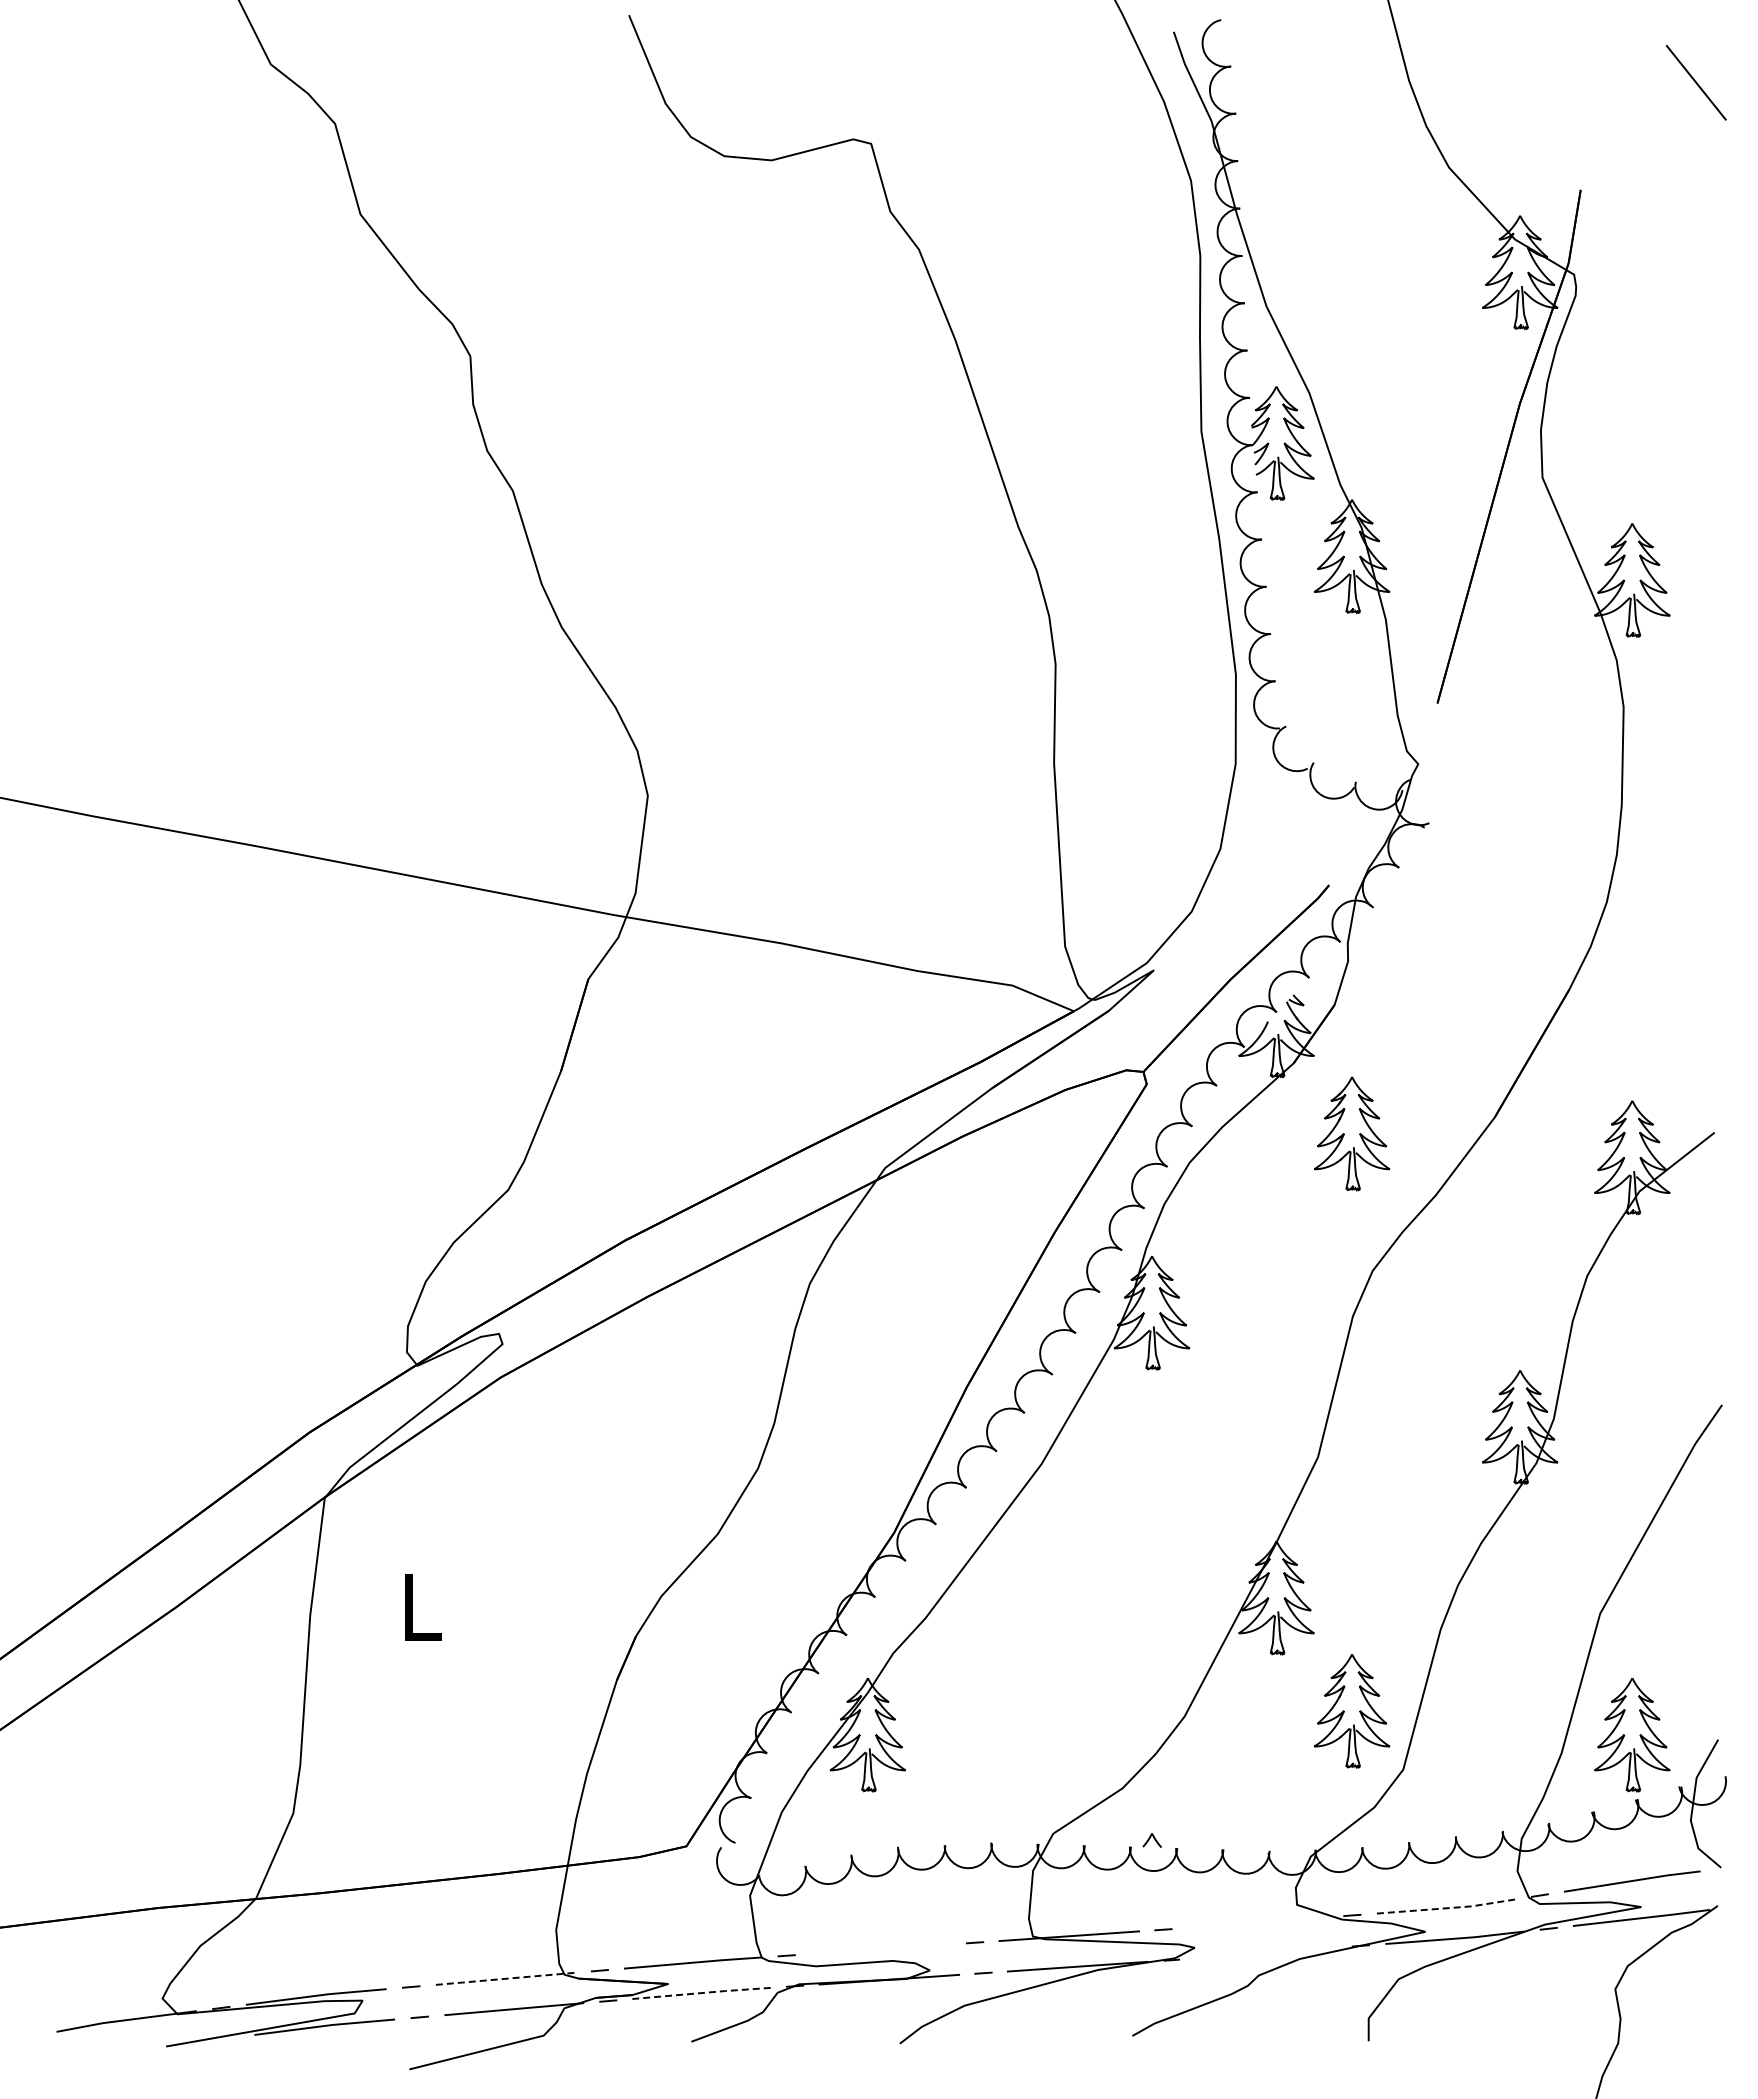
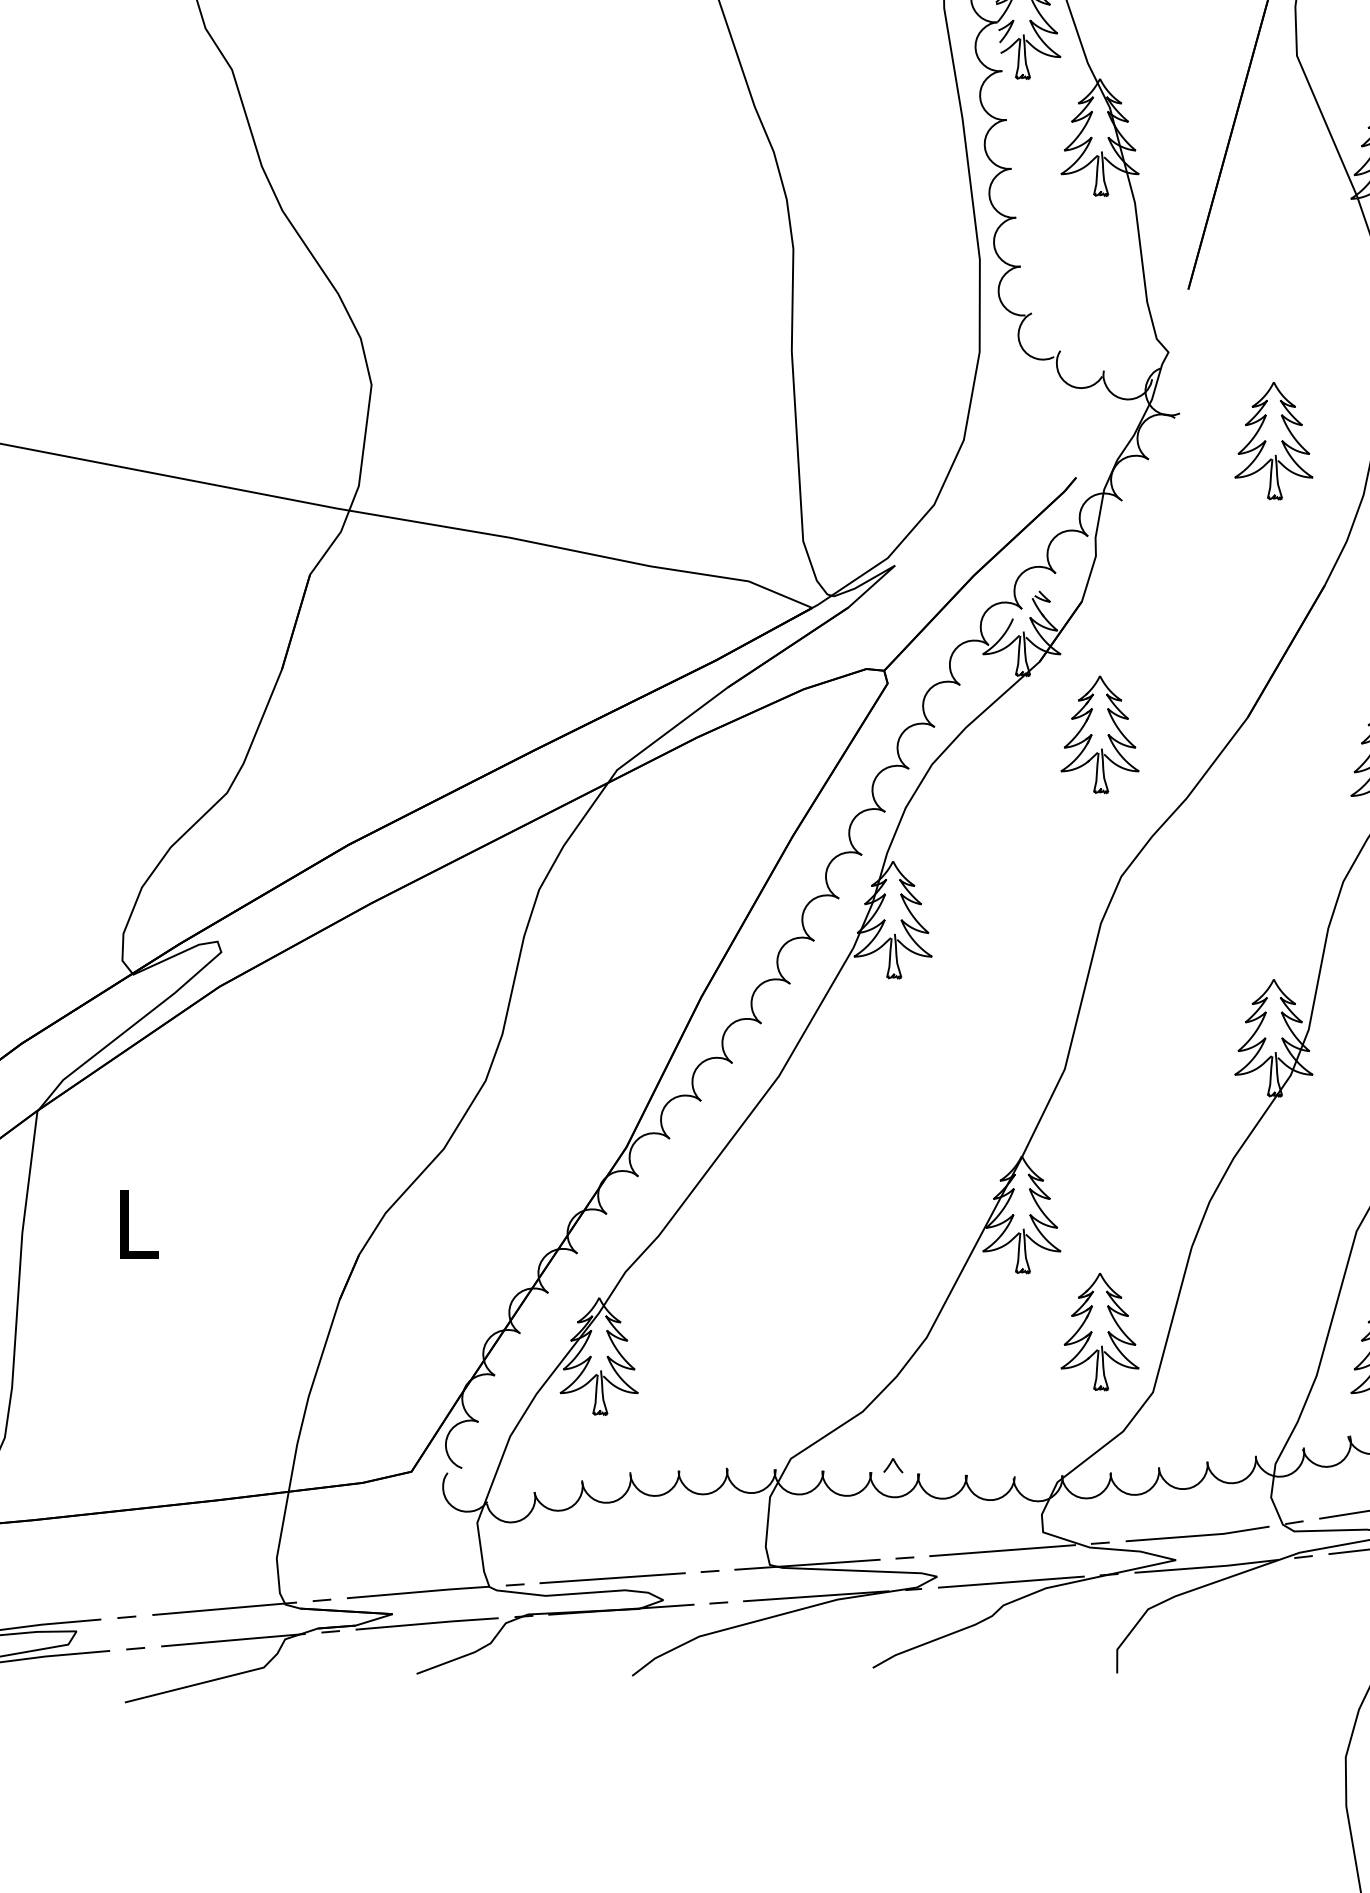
part: (1520, 849) -> (1274, 440), added
line: (1446, 1908) -> (1197, 1536), dashed -> solid
line: (1257, 1922) -> (1002, 1550), added
line: (880, 1949) -> (612, 1578), added
line: (1266, 1952) -> (1011, 1581), added
line: (507, 1978) -> (226, 1608), dashed -> solid
line: (701, 1993) -> (427, 1623), dashed -> solid

